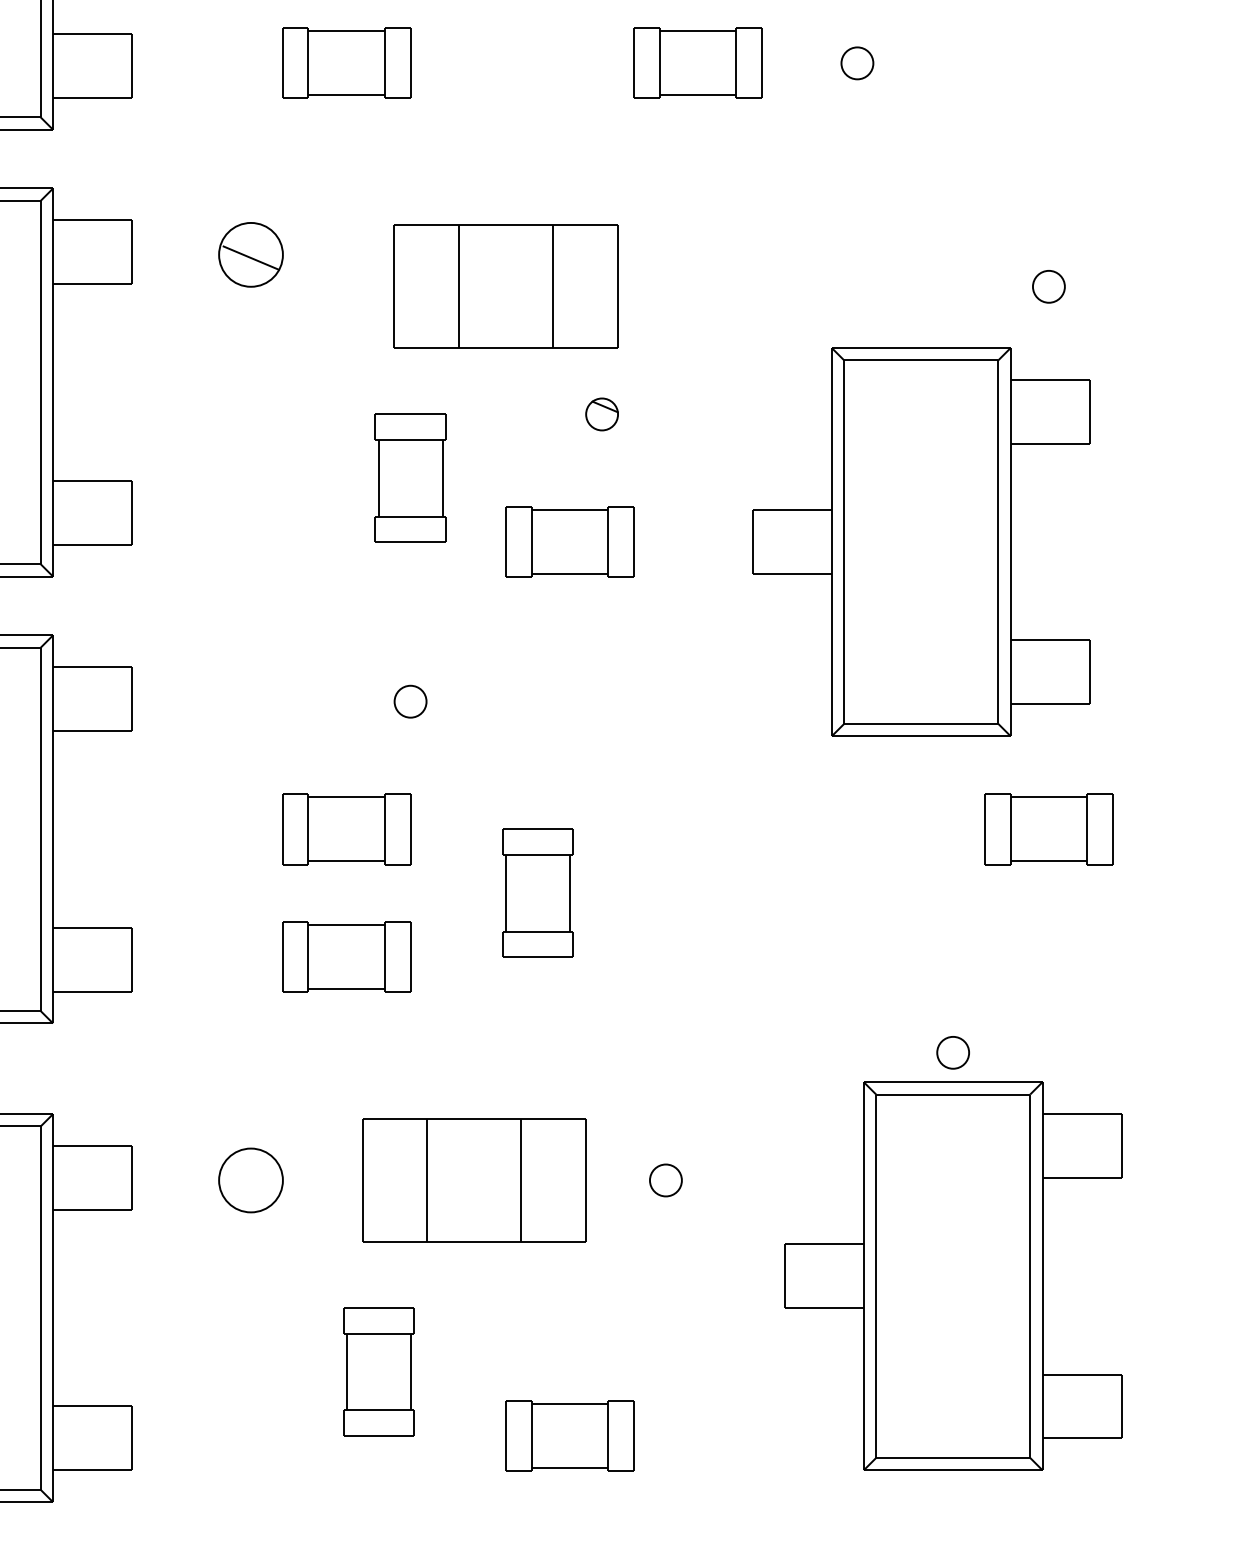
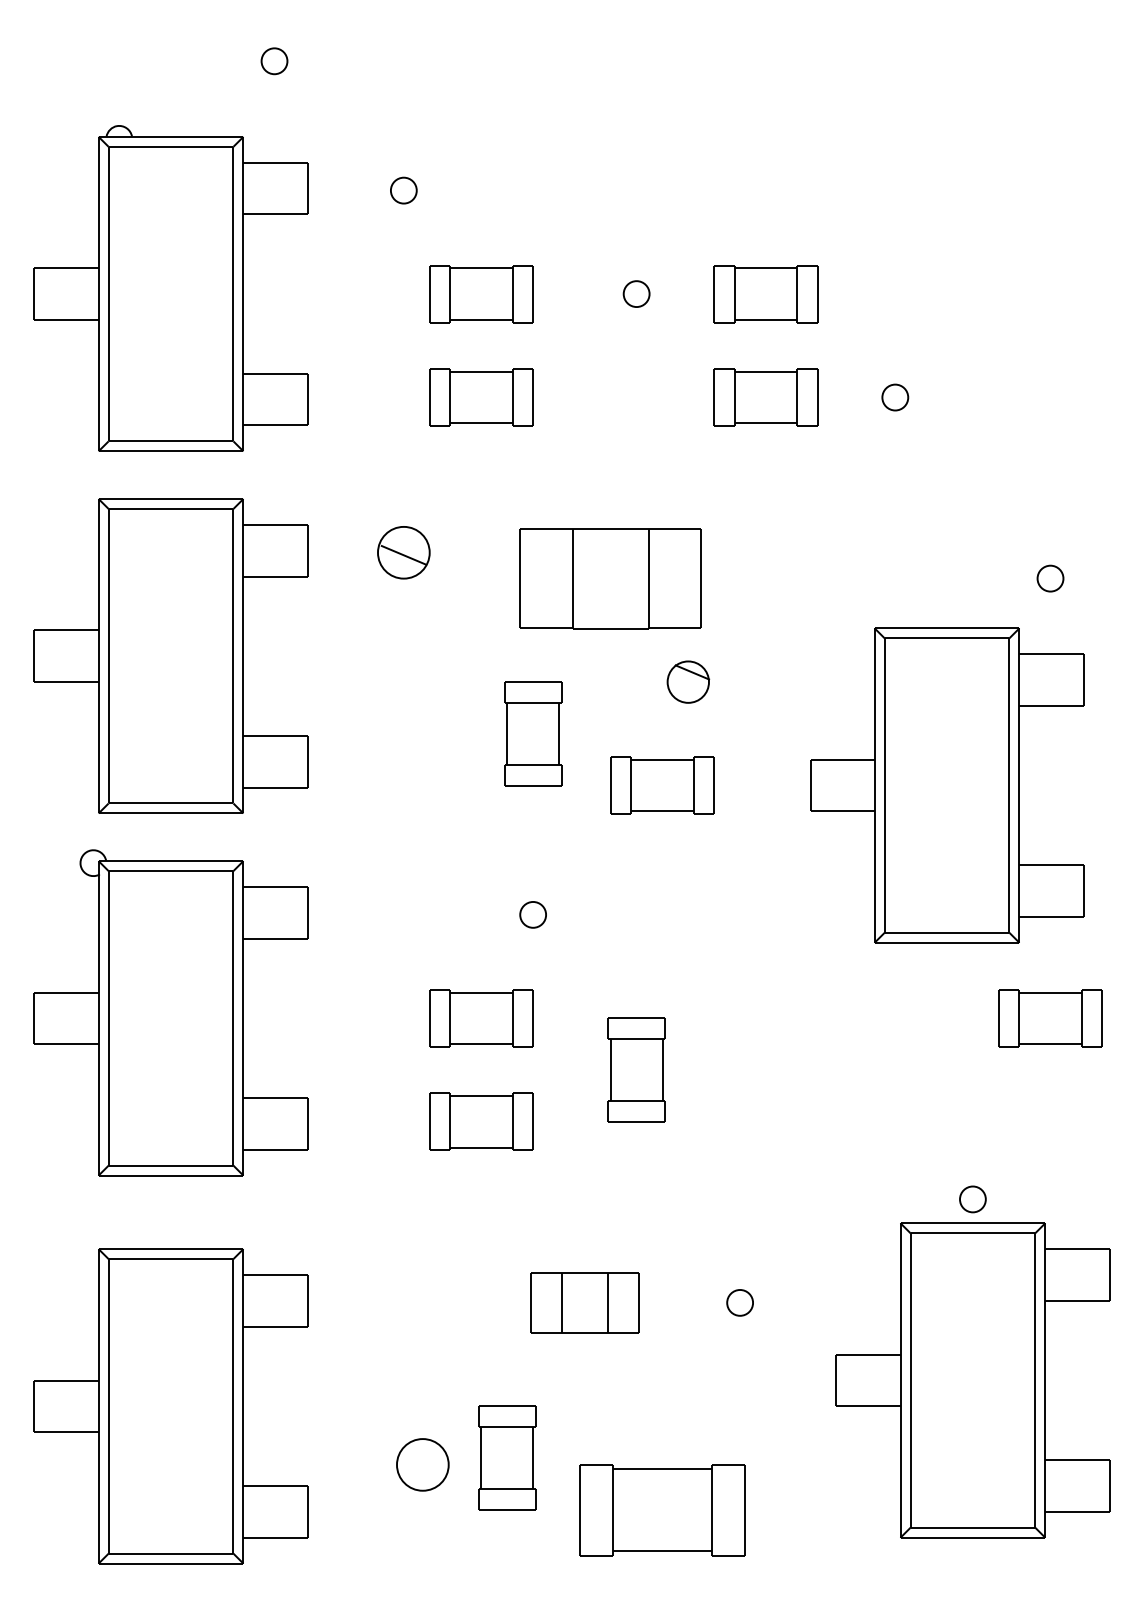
part: (602, 413) -> (688, 681), size x1.6
part: (250, 1179) -> (422, 1464), moved
part: (473, 1179) -> (584, 1302), size x0.6
part: (570, 1435) -> (662, 1509), size x1.6

